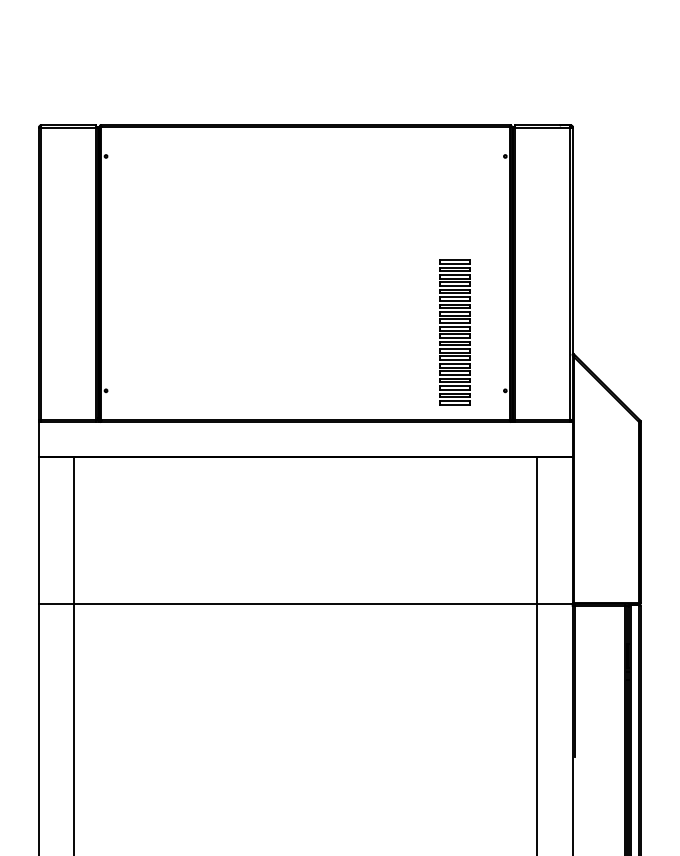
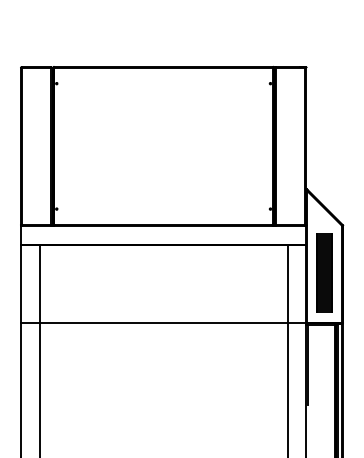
part: (454, 331) -> (324, 272), moved

